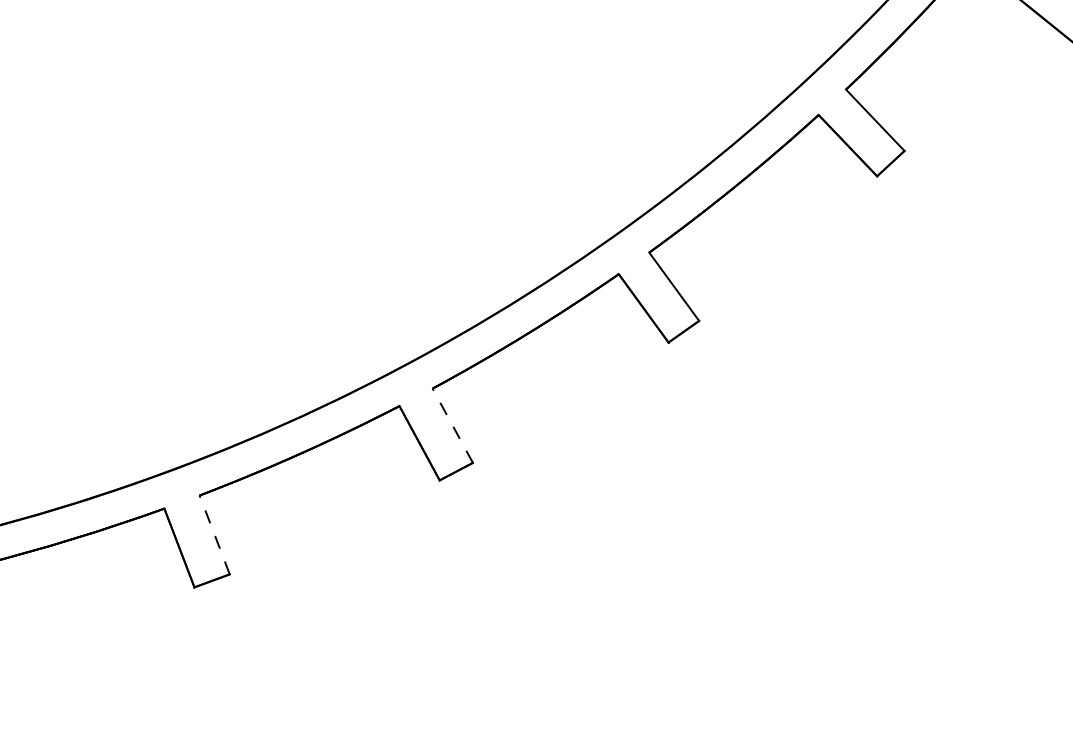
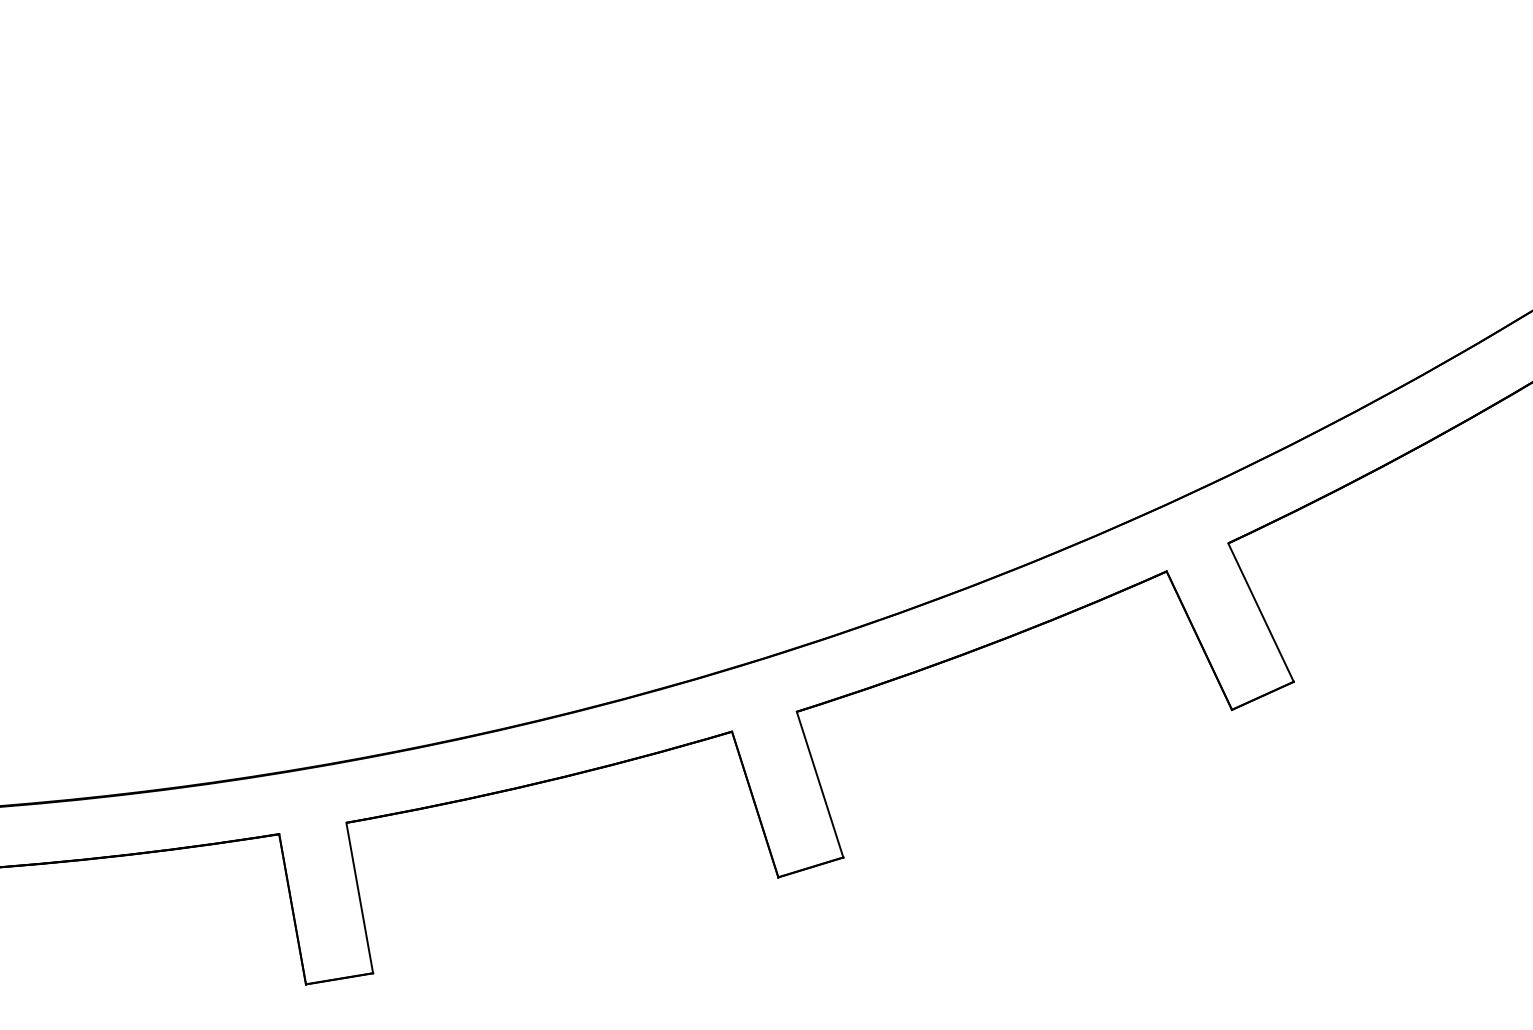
line: (452, 425) -> (819, 784), dashed -> solid
line: (214, 534) -> (359, 897), dashed -> solid

